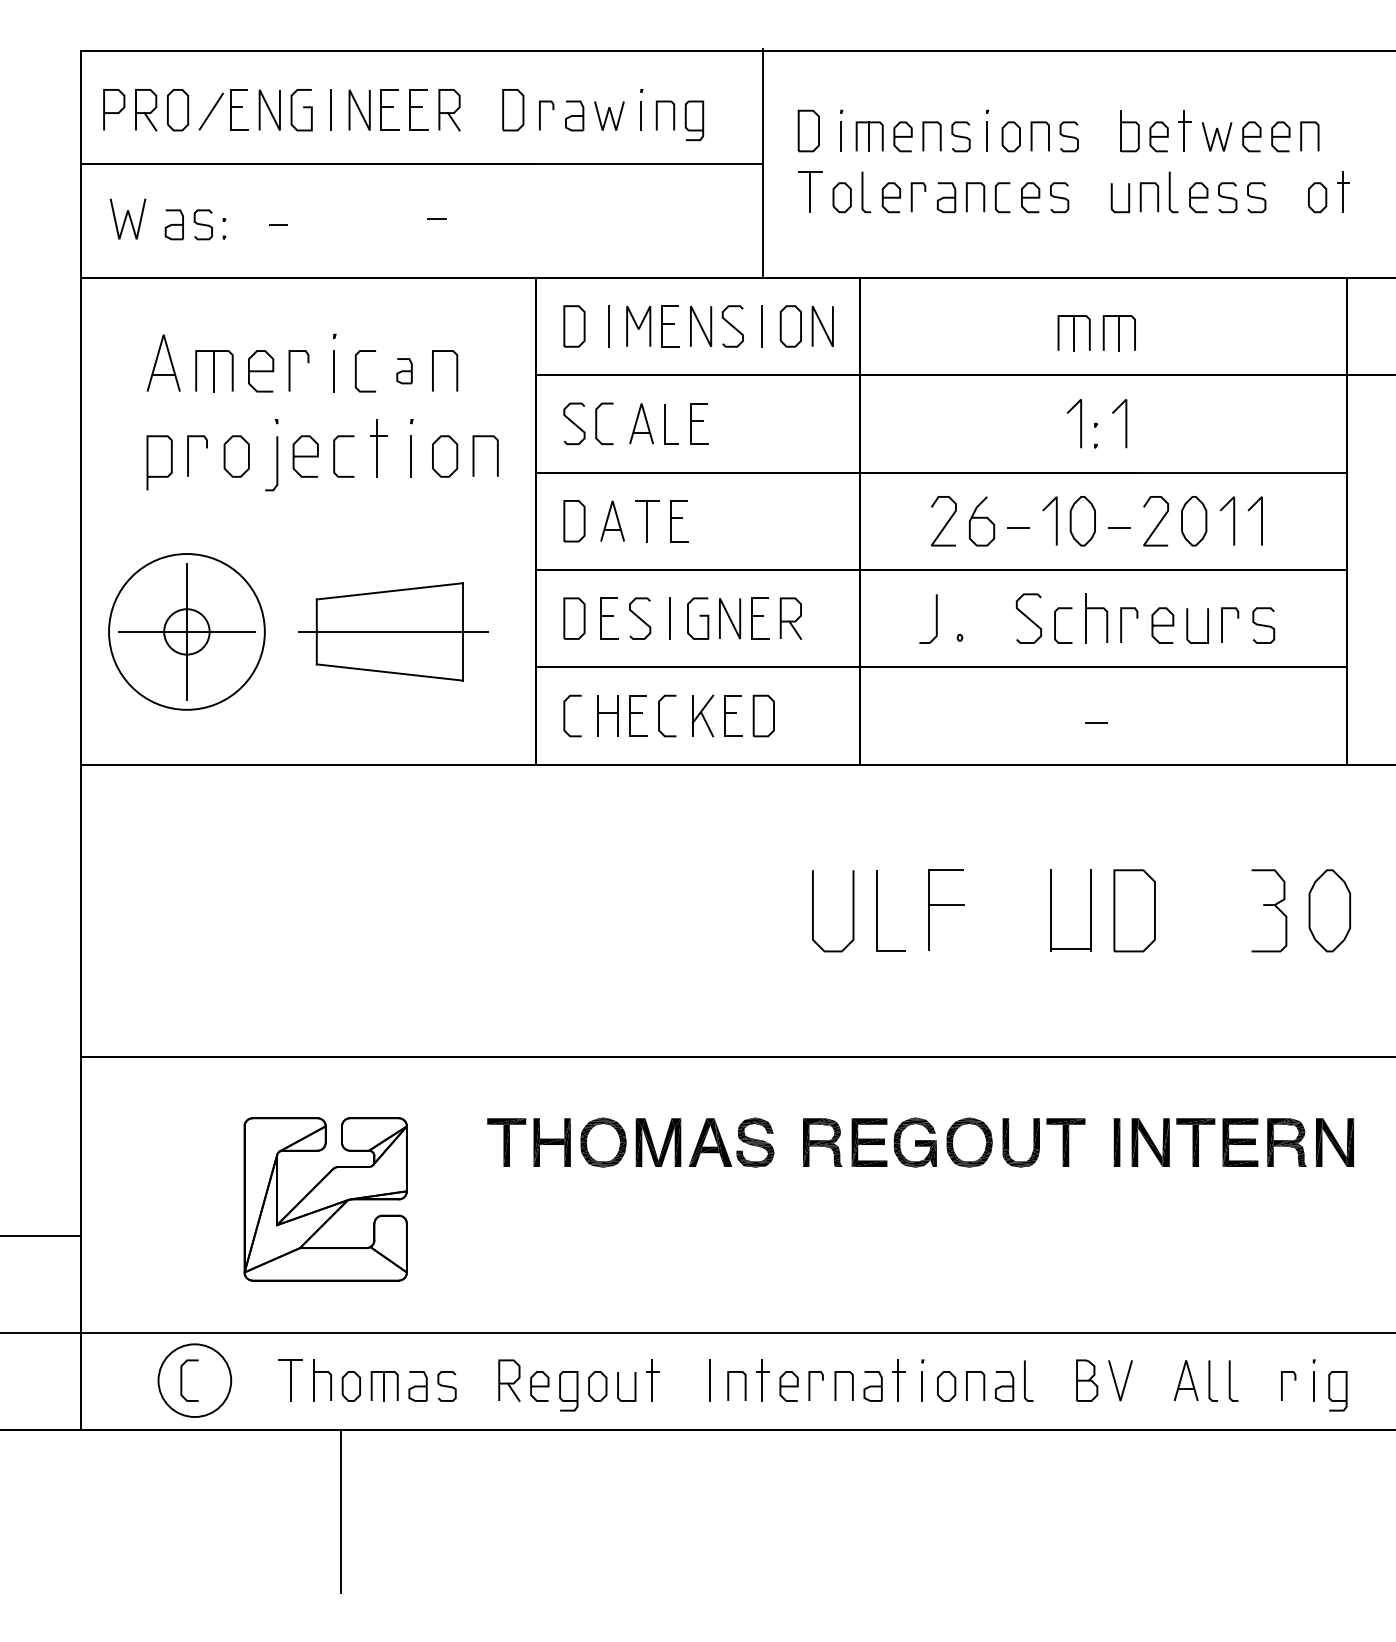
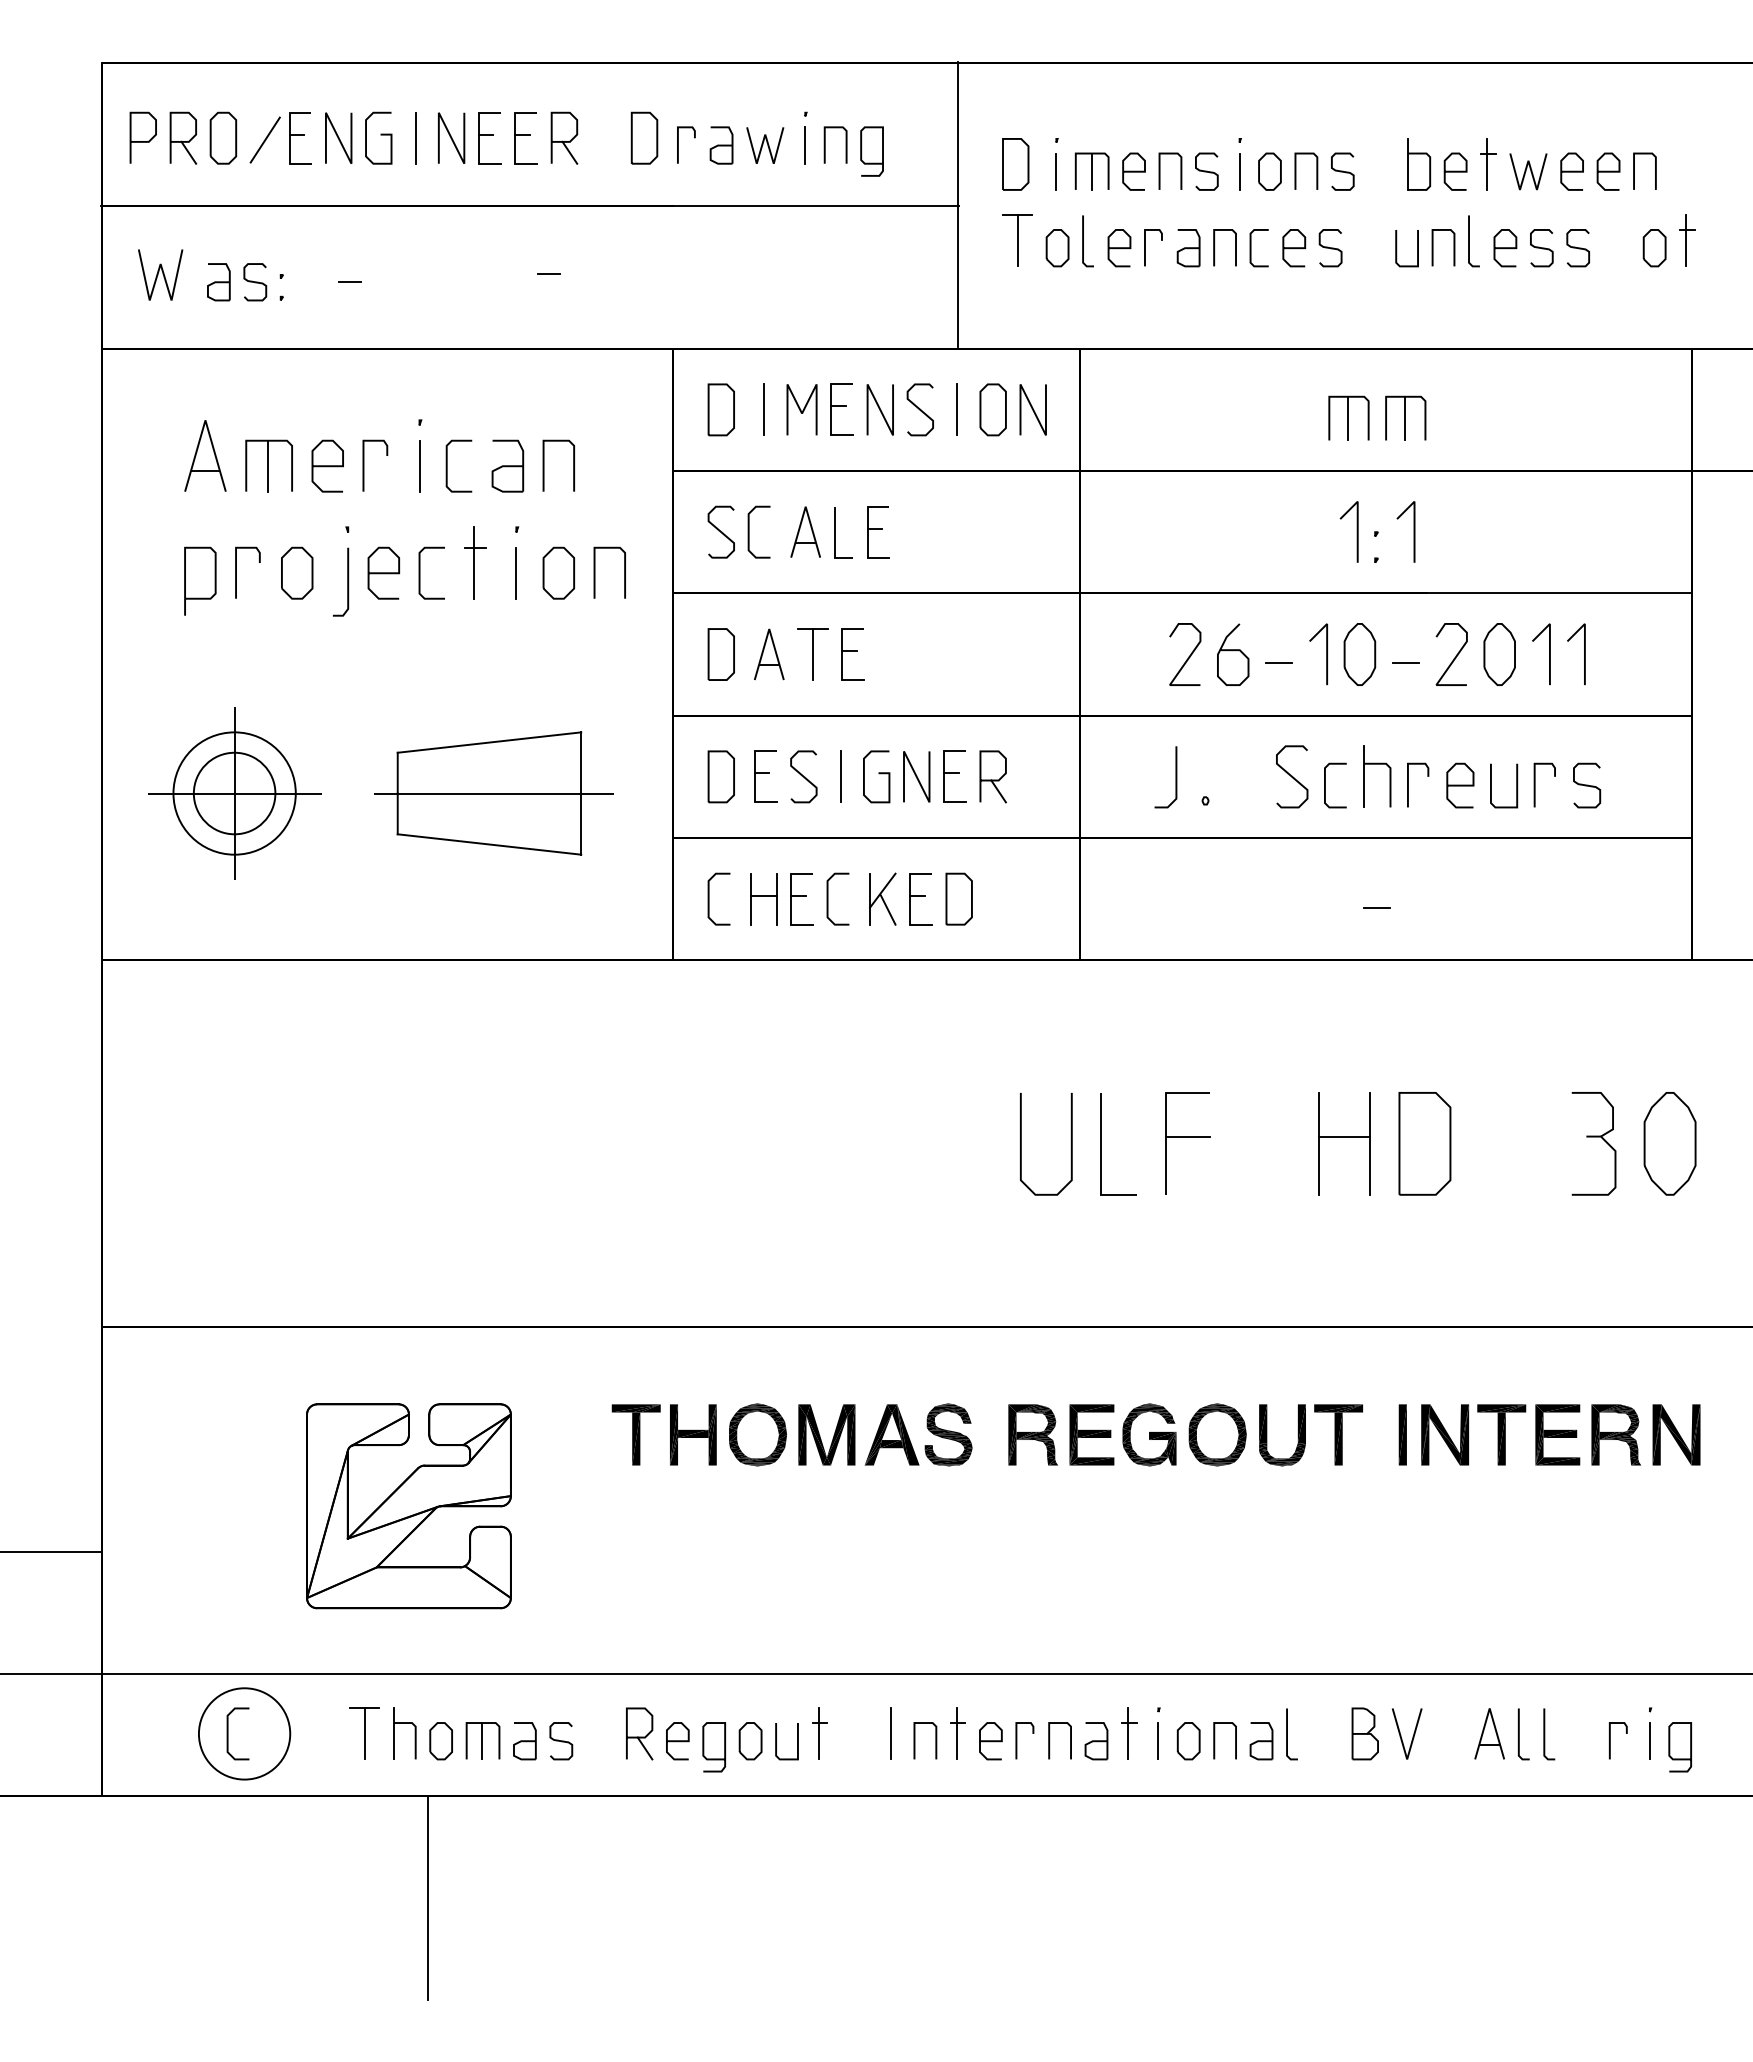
part: (404, 370) -> (507, 465), size x1.67
circle: (186, 631) -> (234, 793), size x0.62
circle: (186, 631) -> (234, 793), size x1.43
line: (1070, 948) -> (1344, 1136), moved

